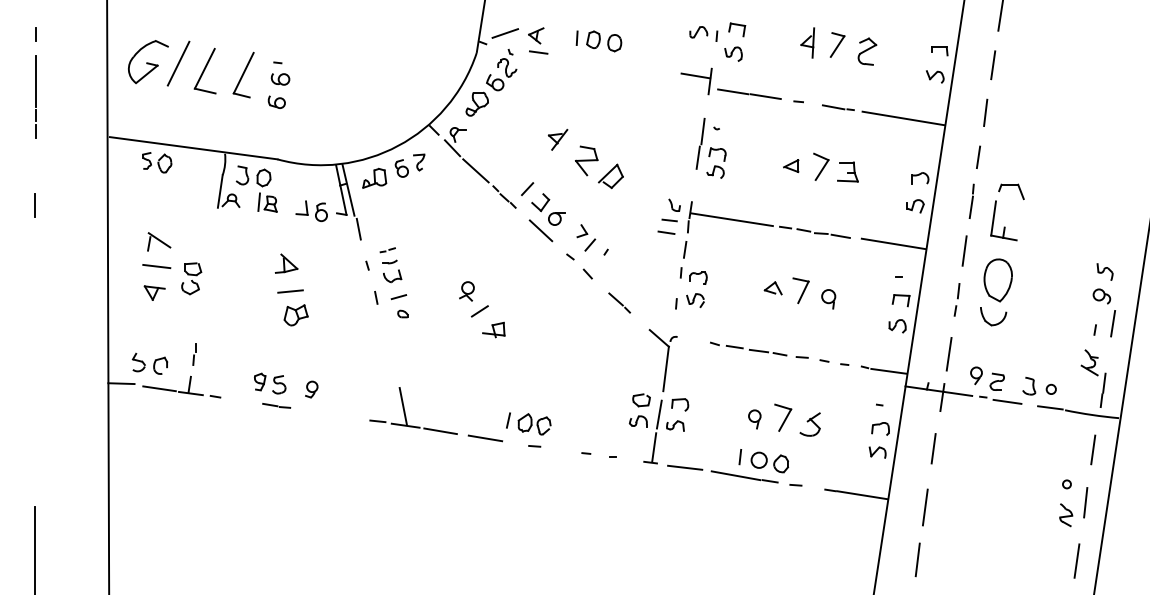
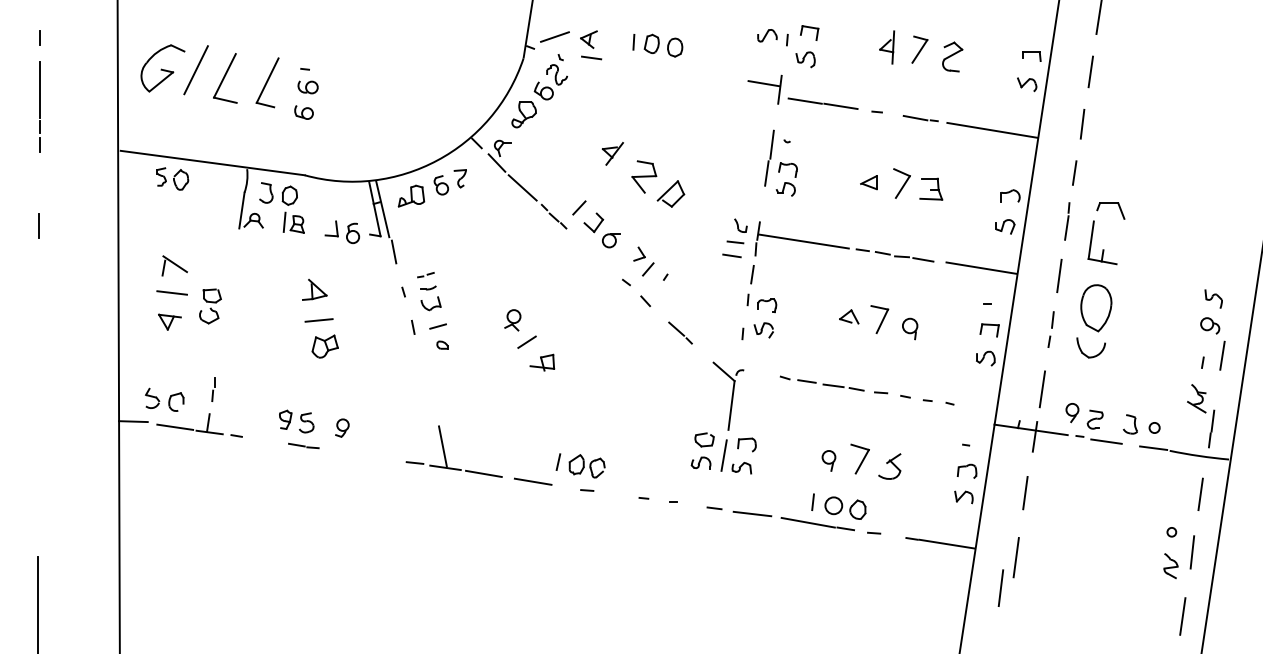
line: (541, 230) -> (594, 253), removed
line: (888, 370) -> (975, 407), removed
line: (654, 447) -> (718, 491), removed
line: (917, 559) -> (1000, 587), moved

